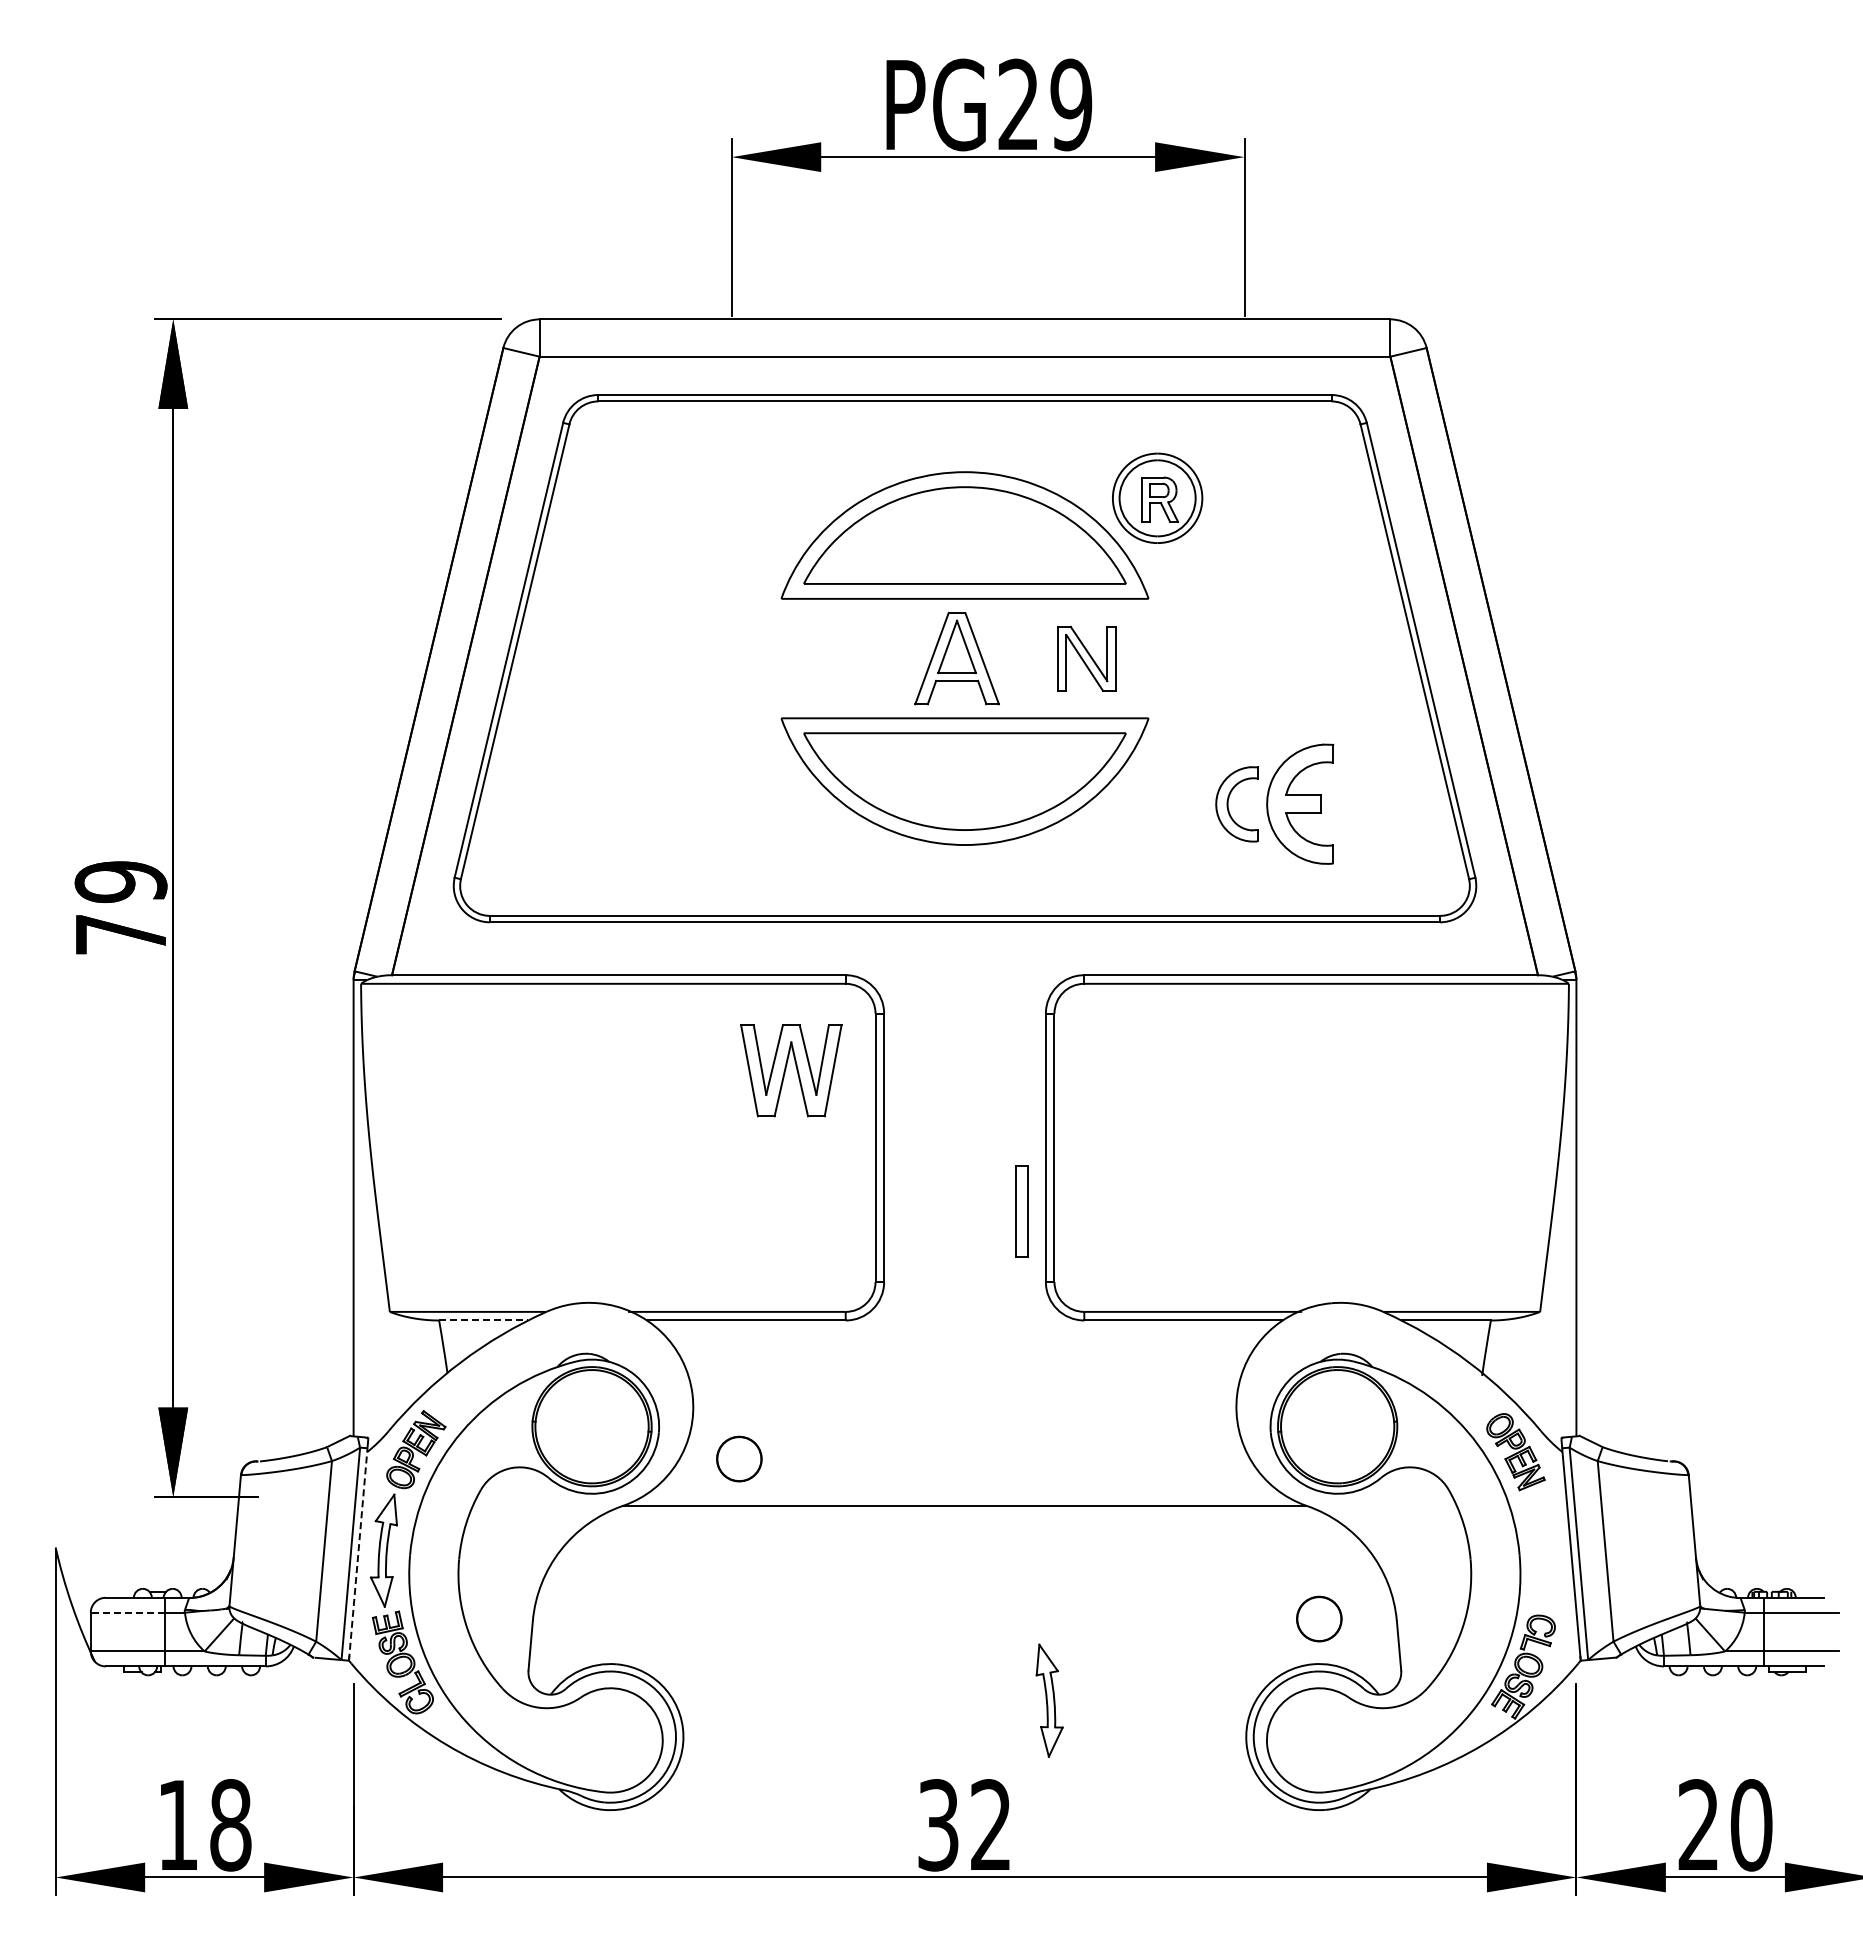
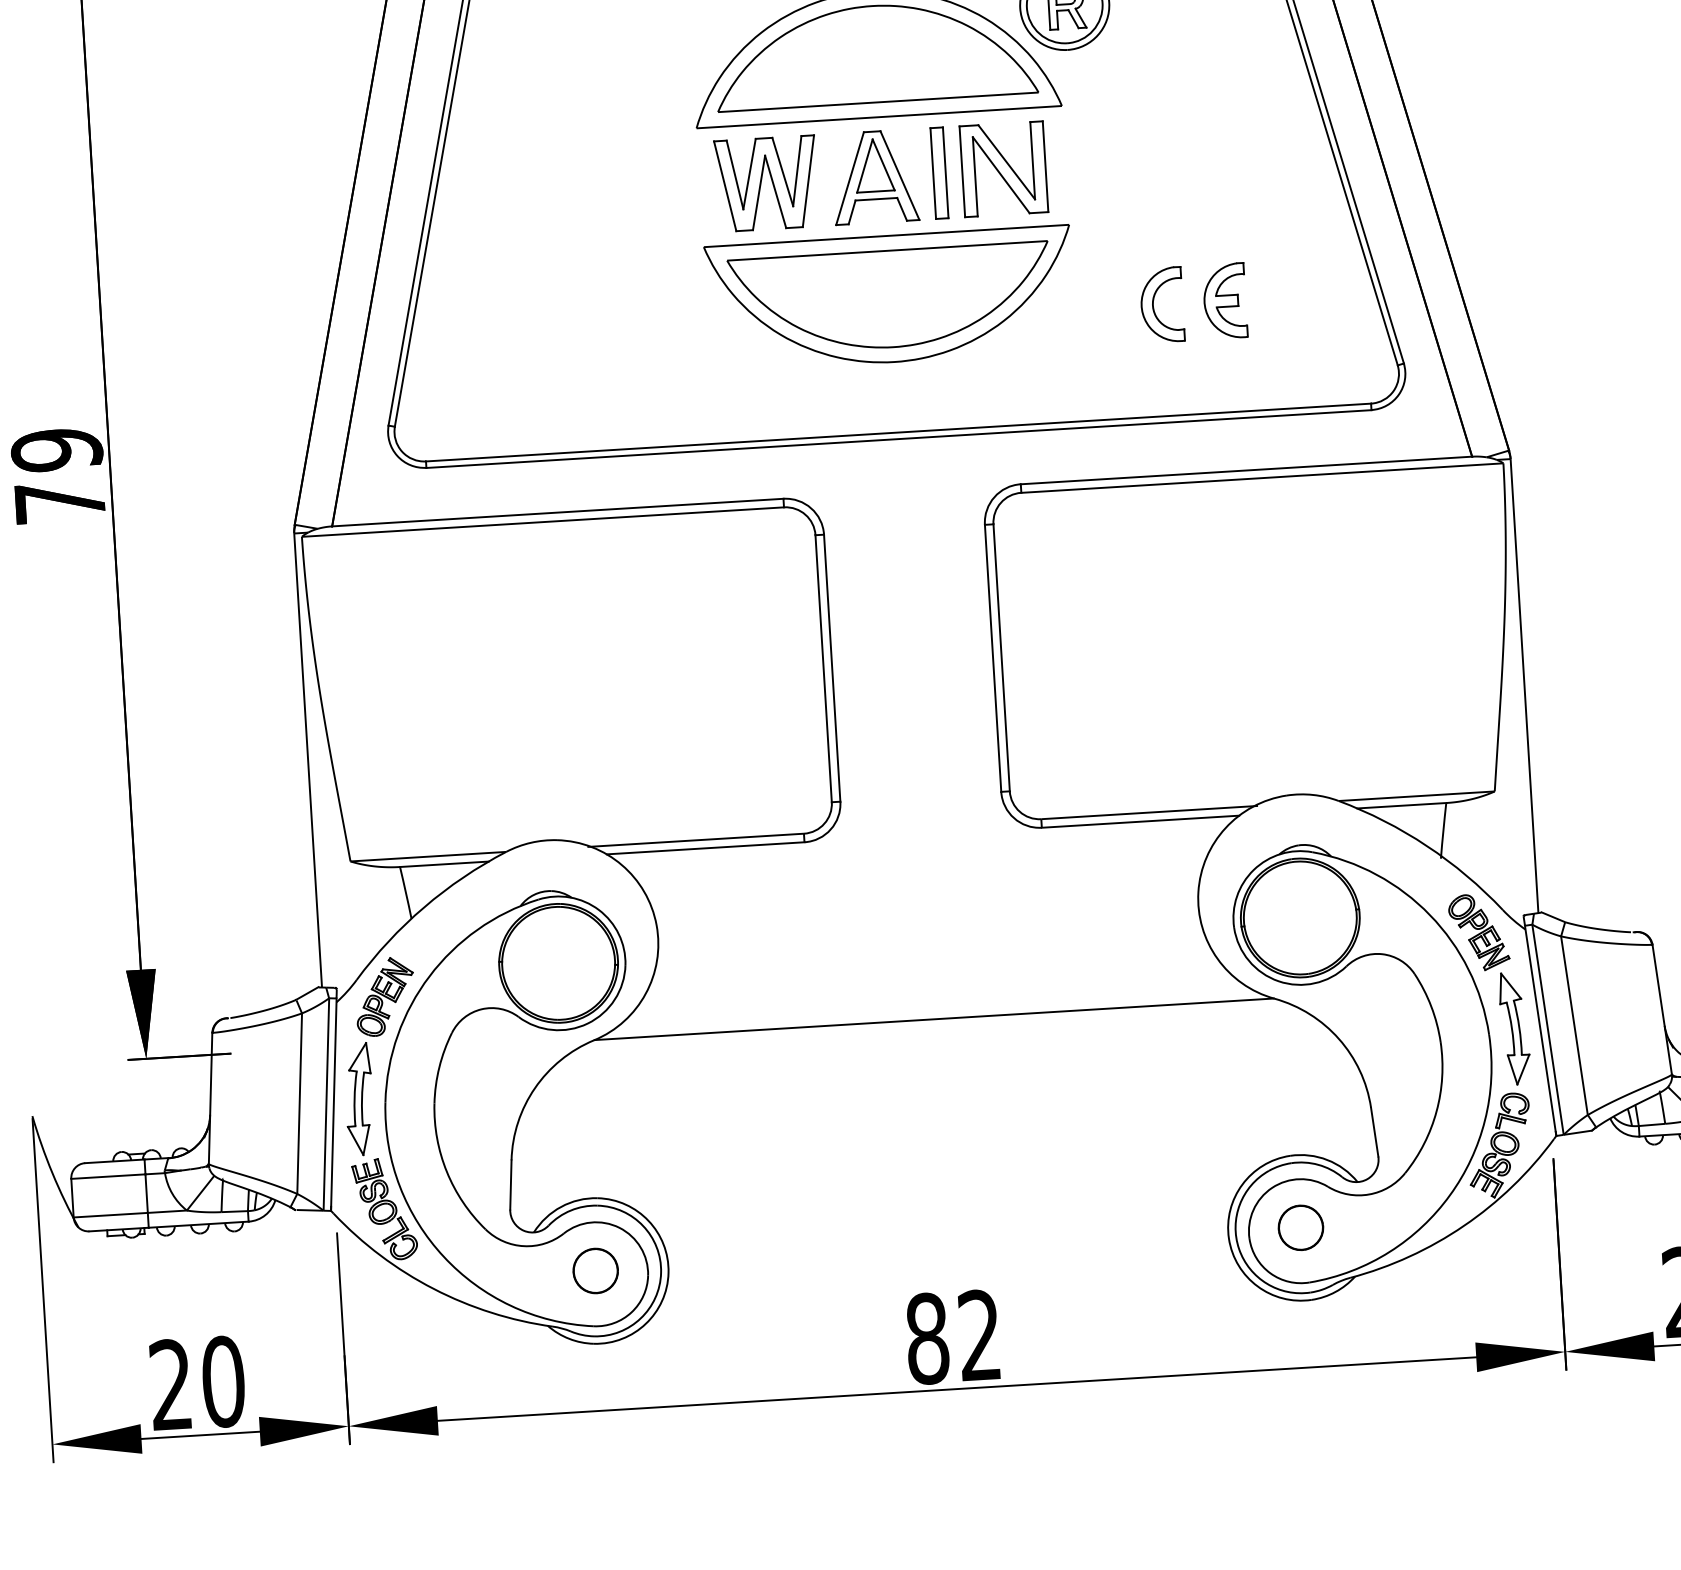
part: (1086, 658) -> (1003, 169), size x1.43
part: (1299, 804) -> (1224, 301), size x0.62
part: (791, 1070) -> (766, 183), moved
part: (1021, 1211) -> (939, 173), moved
line: (483, 1320) -> (444, 864), dashed -> solid
part: (739, 1458) -> (595, 1270), moved
line: (358, 1554) -> (334, 1104), dashed -> solid
line: (127, 1612) -> (107, 1176), dashed -> solid
part: (1319, 1618) -> (1301, 1227), moved
part: (1049, 1700) -> (1514, 1028), moved
text: (204, 1825) -> (197, 1383), 18 -> 20
text: (938, 1825) -> (927, 1338), 32 -> 82

